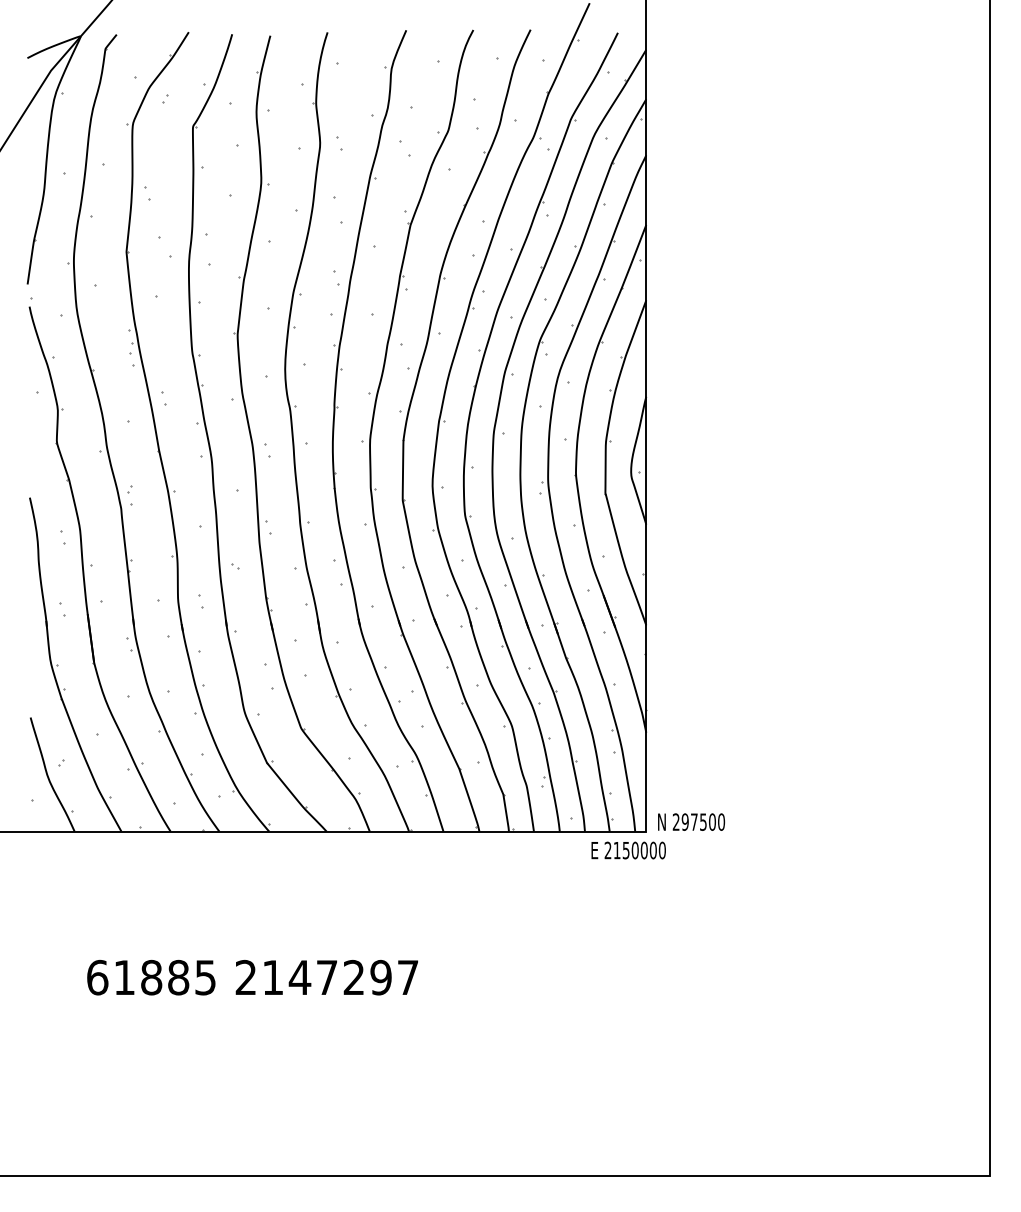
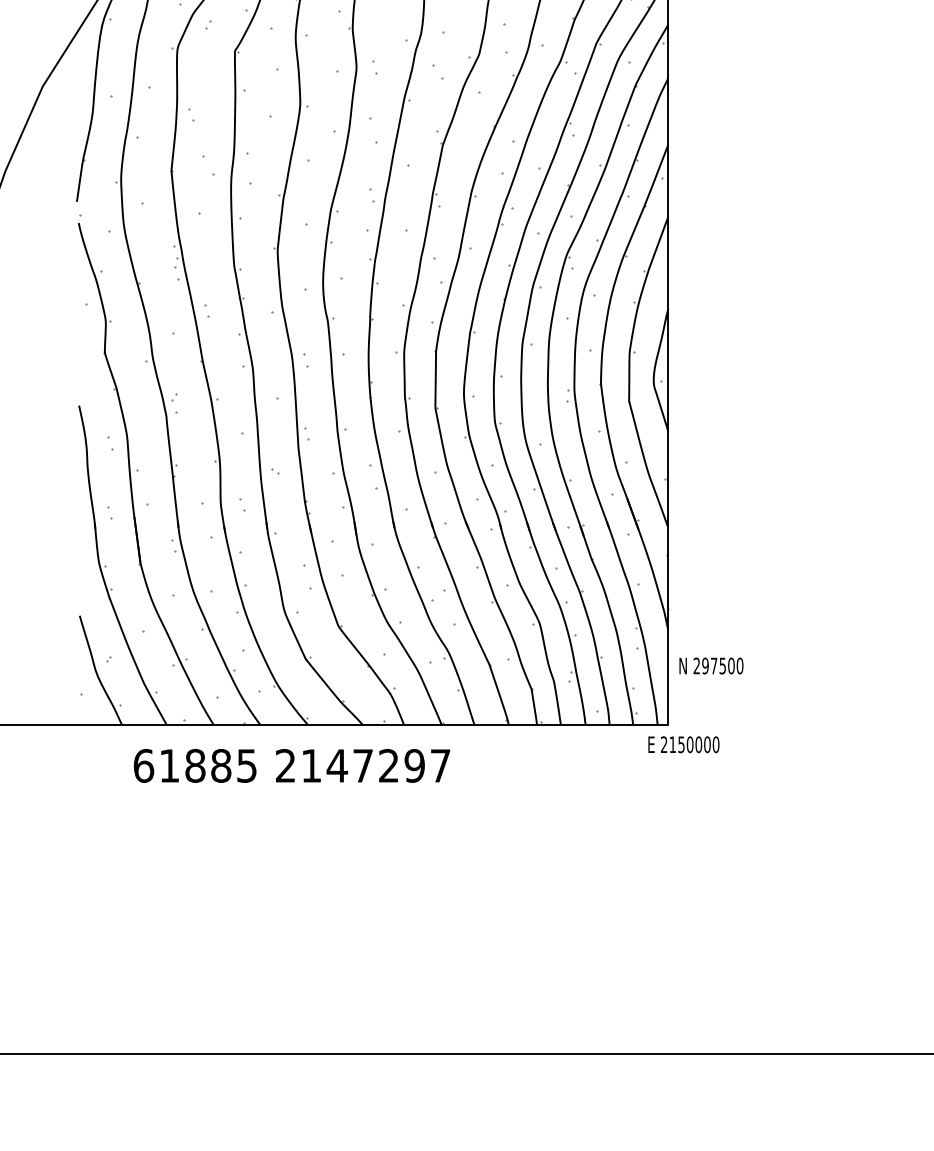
text: (691, 821) -> (711, 665), moved
text: (628, 850) -> (683, 744), moved
text: (252, 977) -> (291, 765), moved

